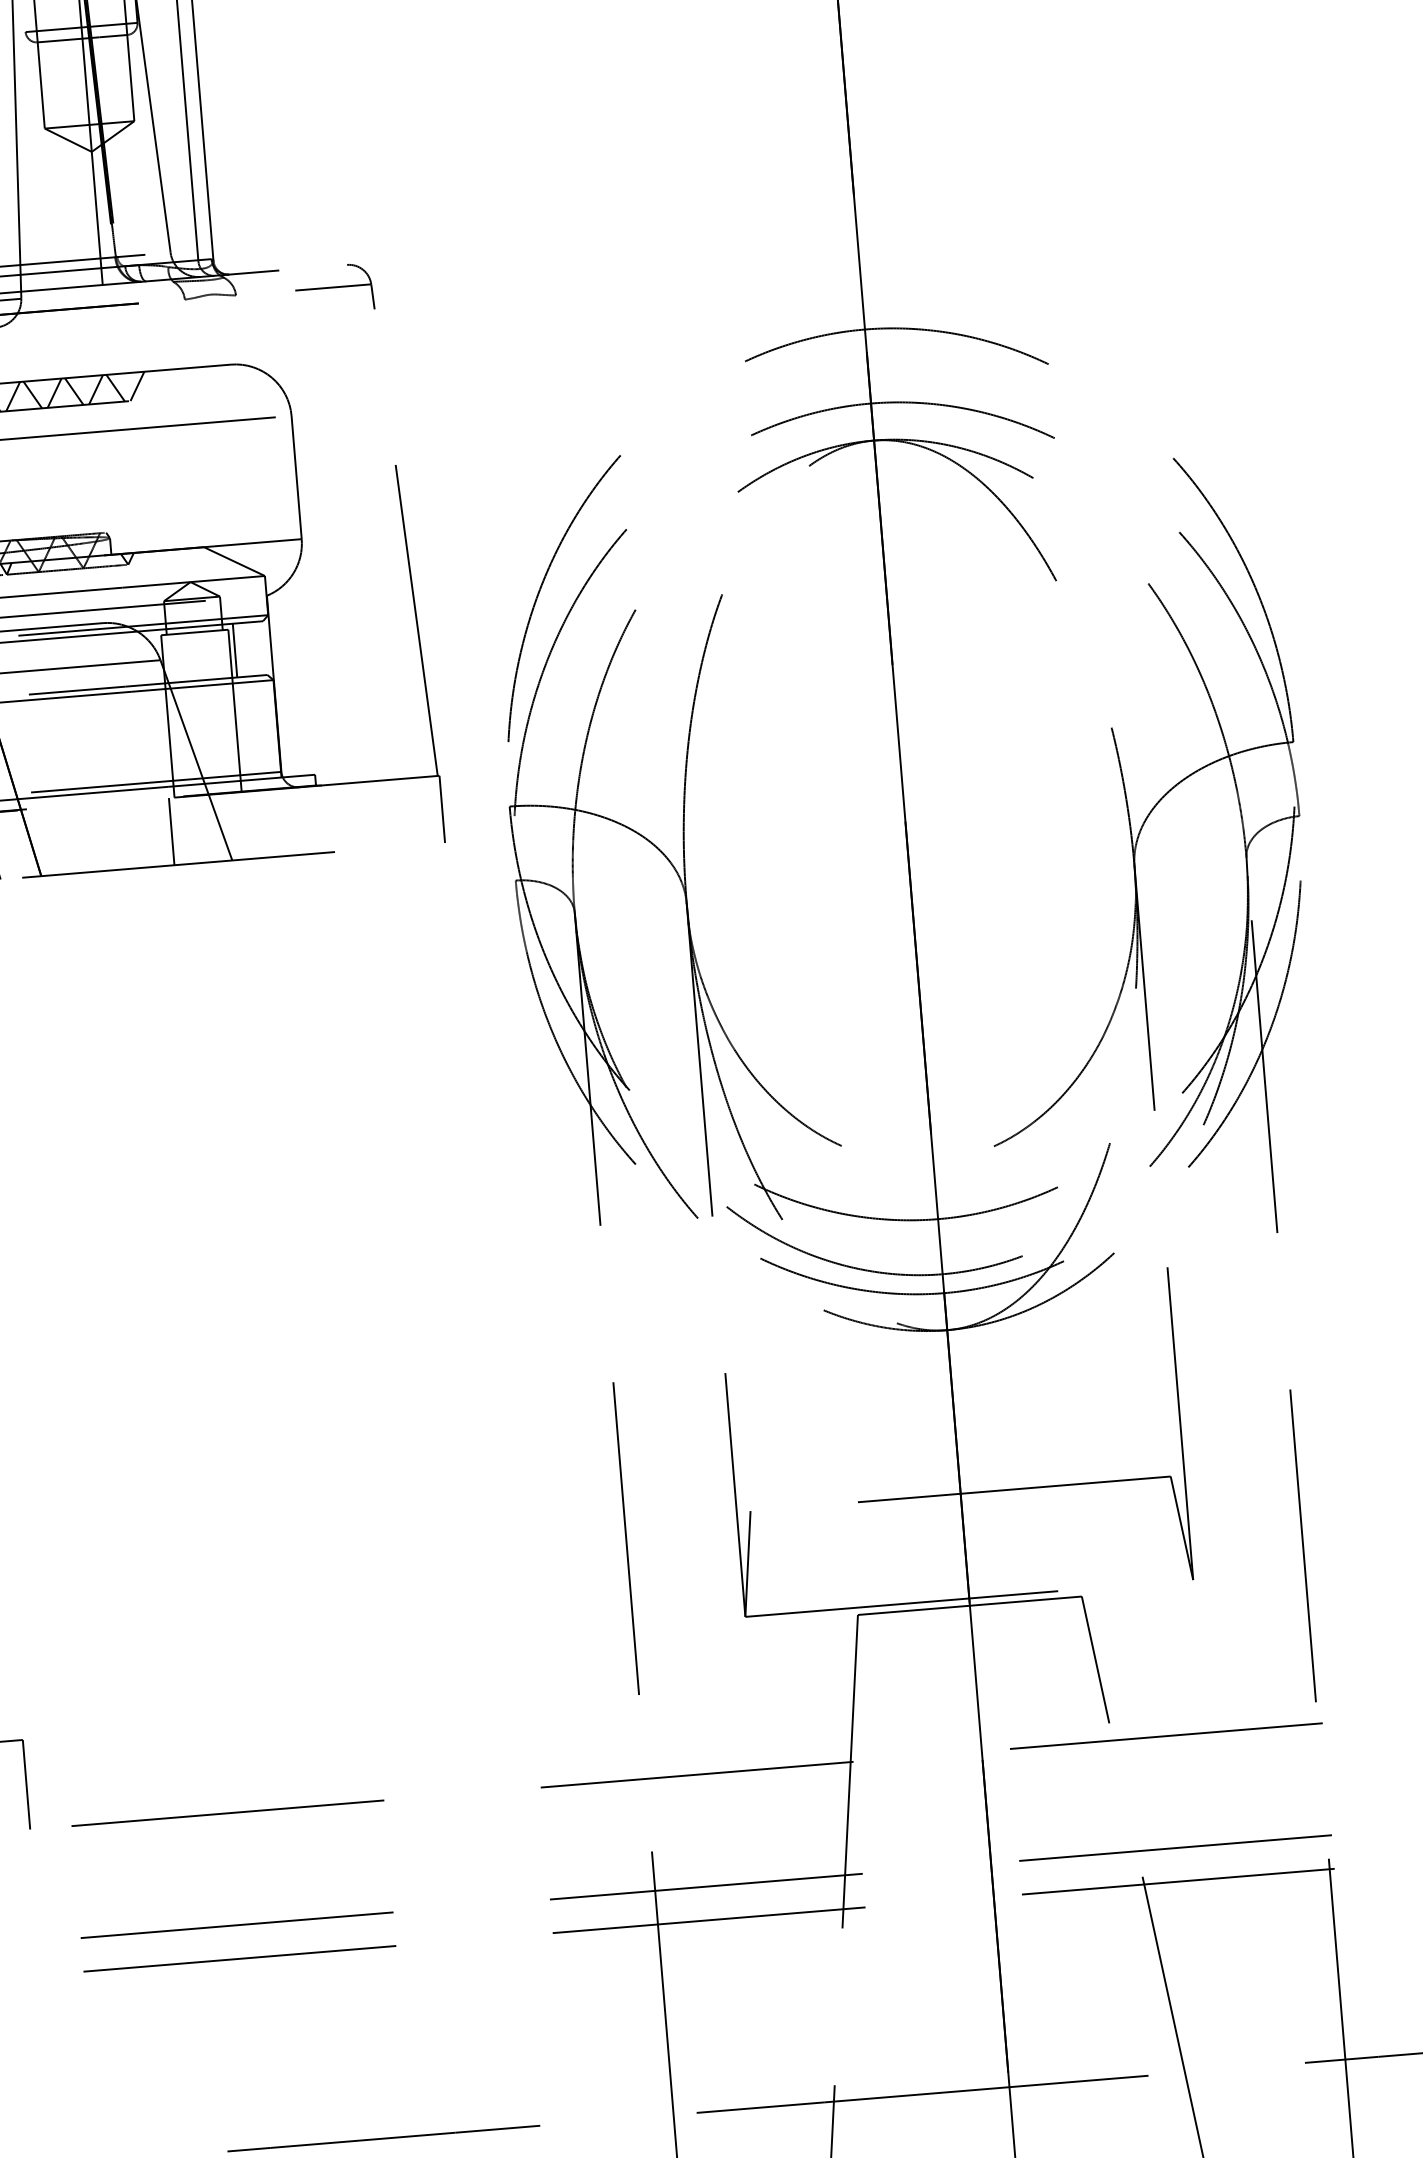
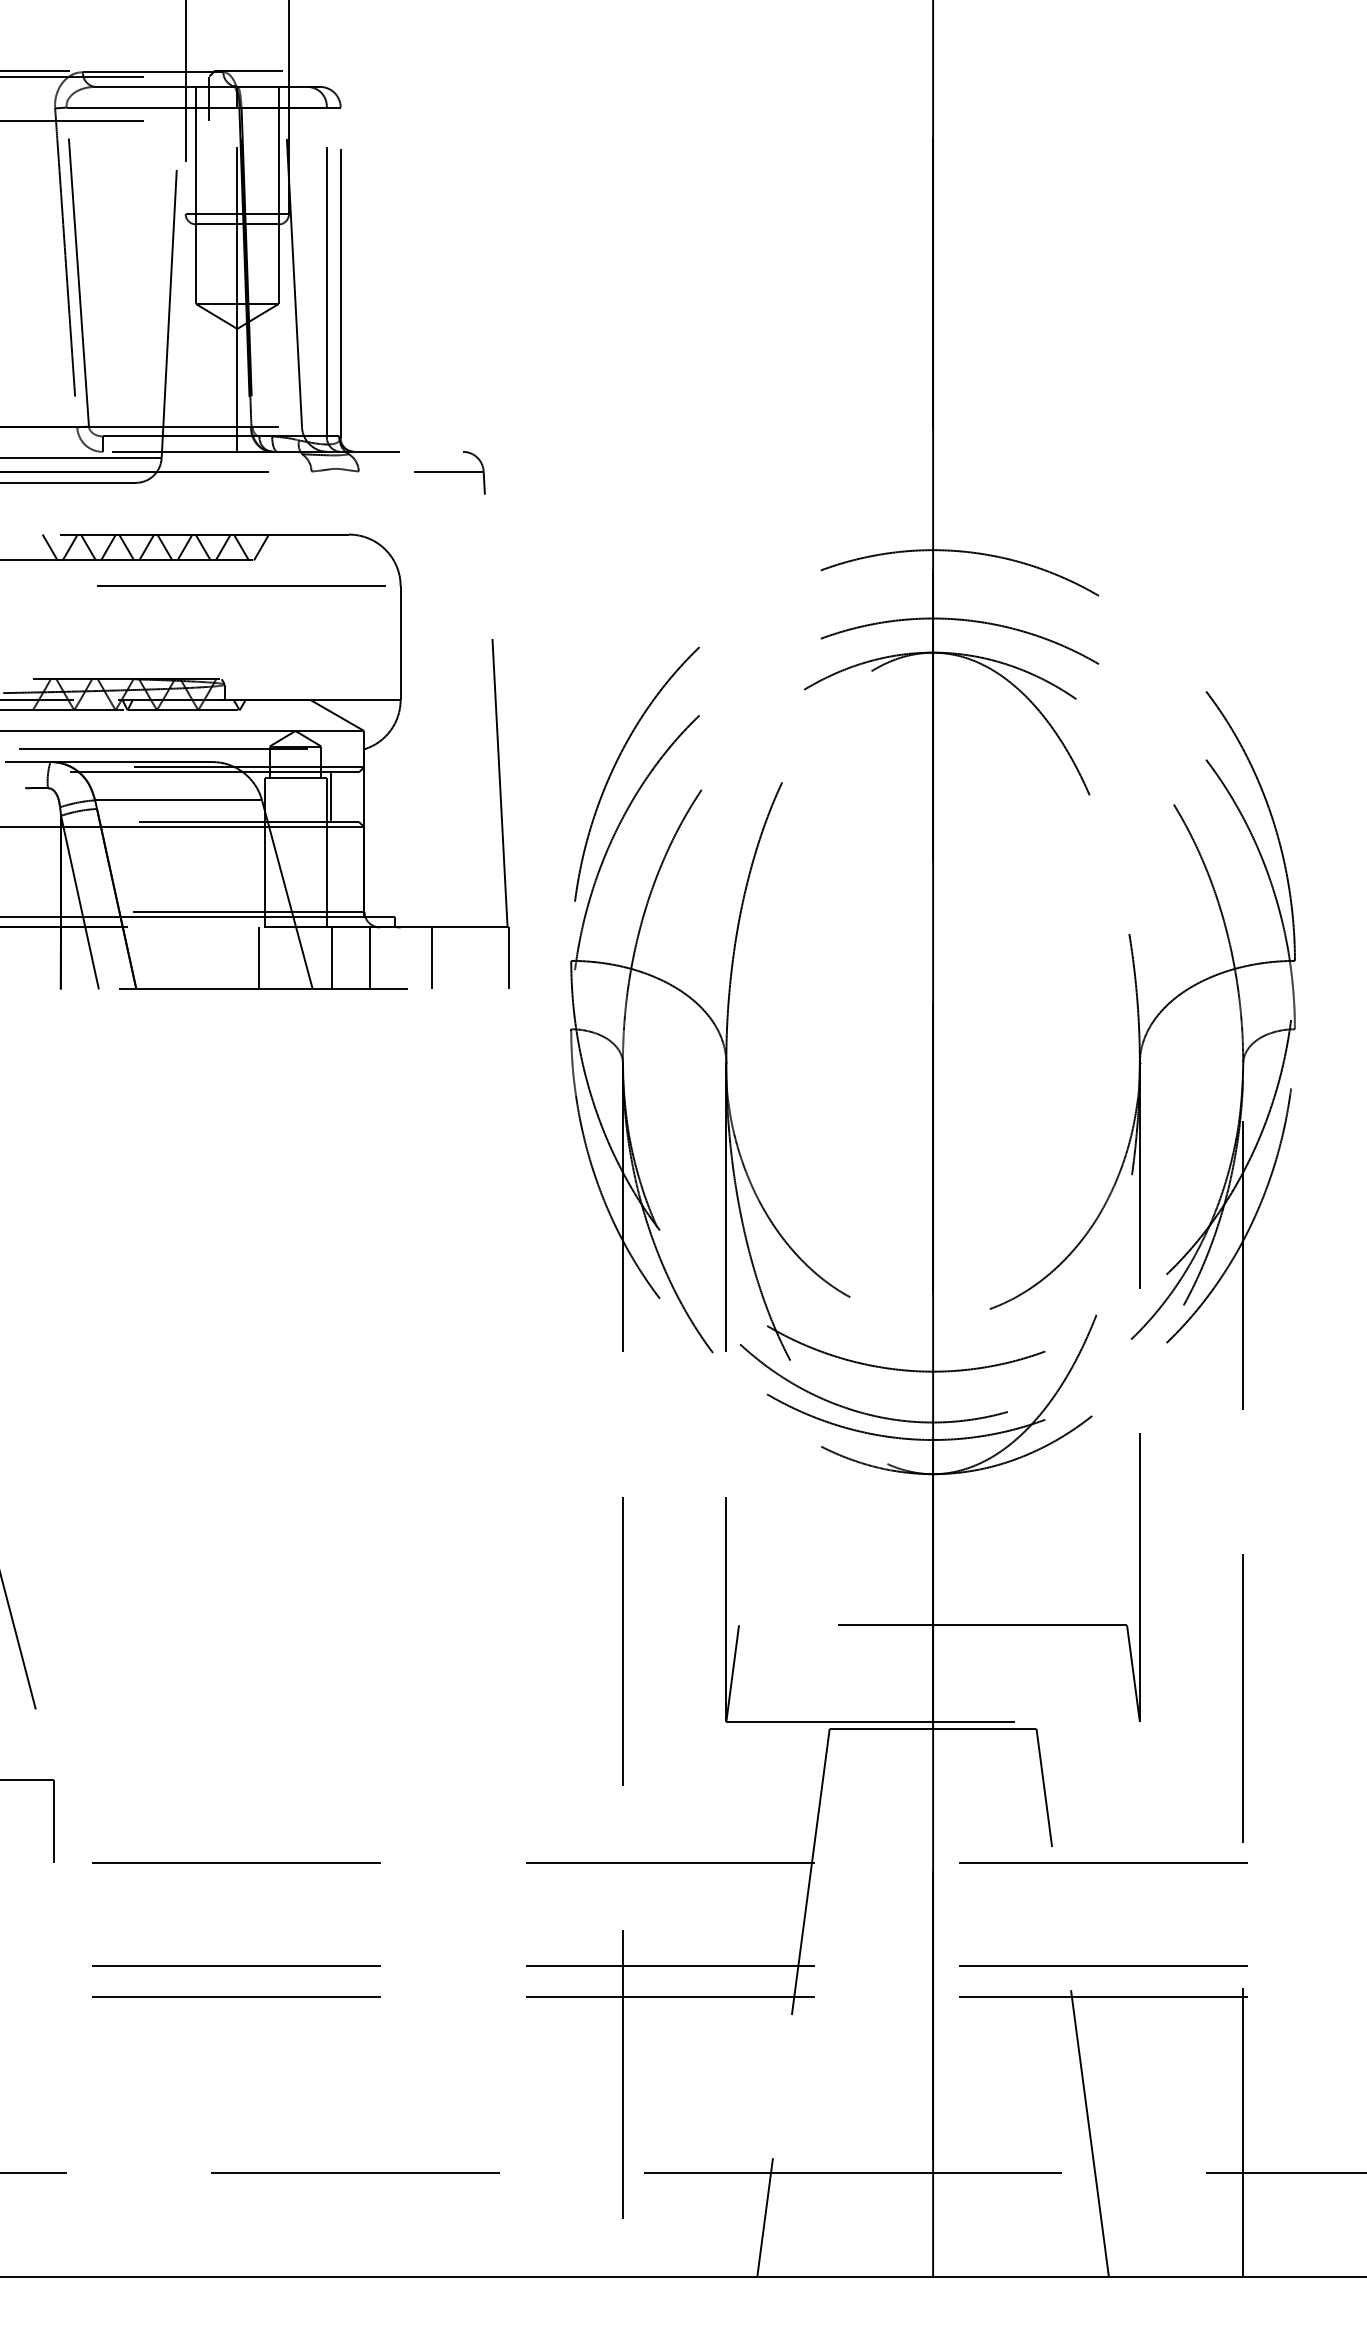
line: (358, 816) -> (431, 958), added
line: (290, 821) -> (369, 958), added
line: (249, 825) -> (331, 958), added

